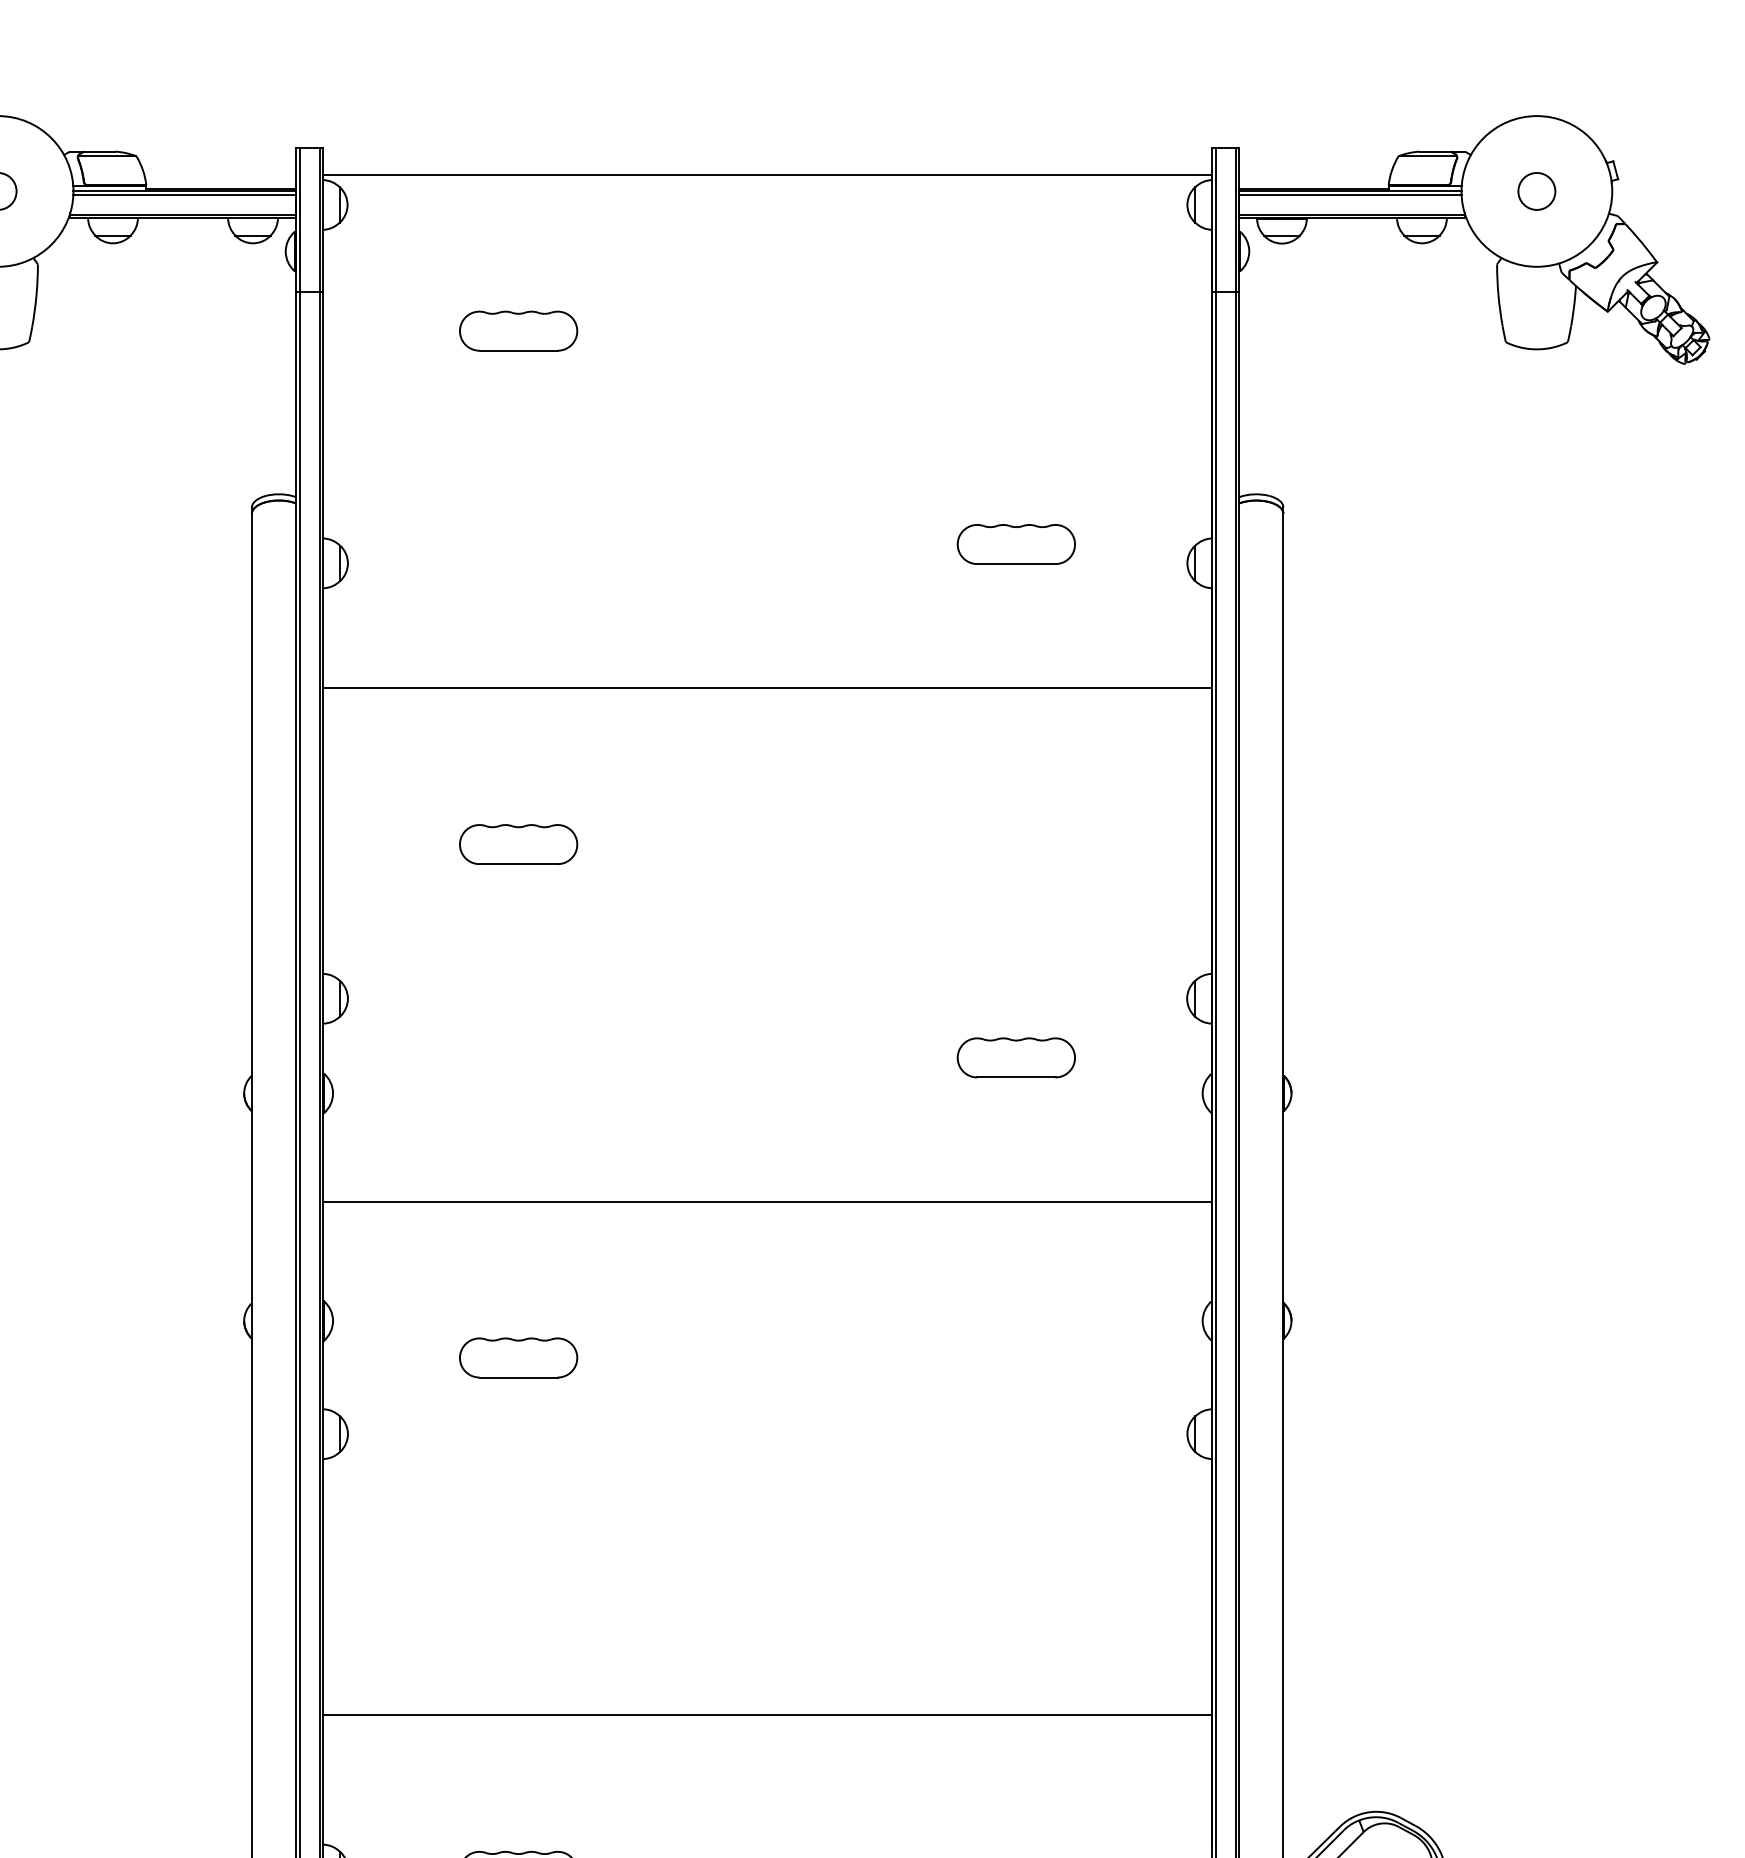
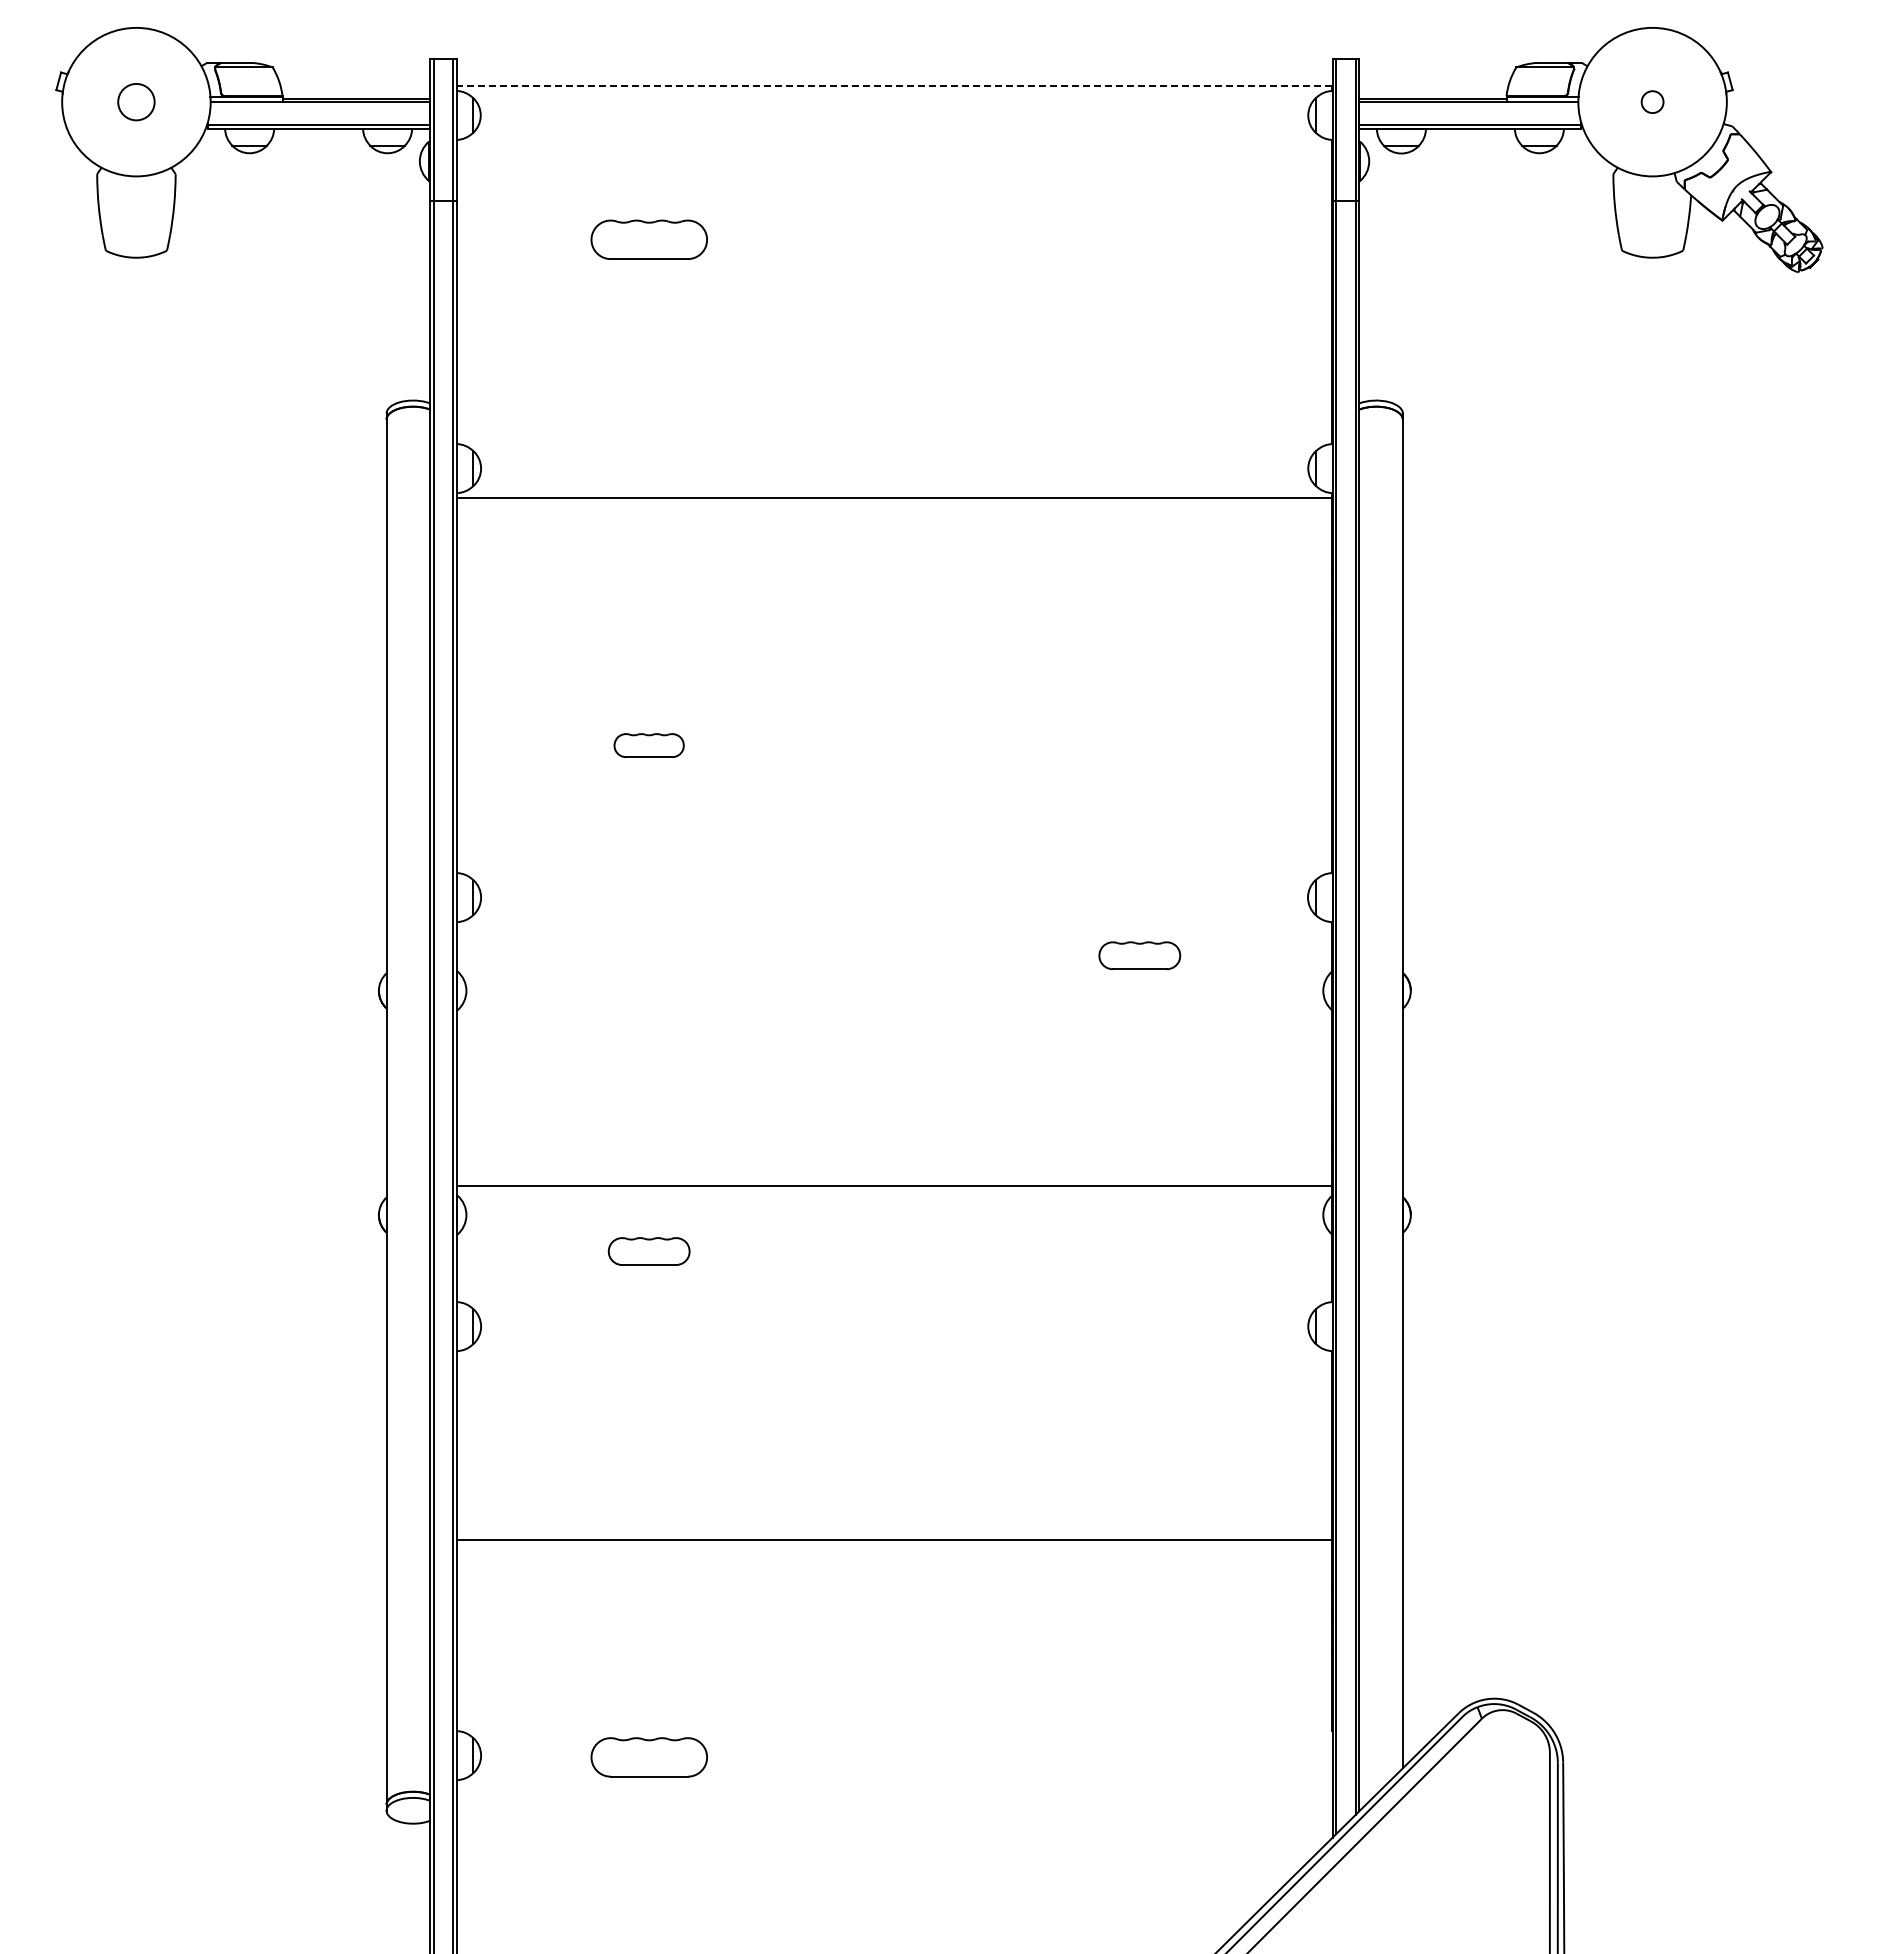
line: (767, 174) -> (894, 85), solid -> dashed
circle: (1536, 190) -> (1652, 101), size x0.6
line: (183, 194) -> (319, 105), removed
line: (1350, 194) -> (1468, 105), removed
part: (1016, 543) -> (1139, 449), removed
line: (767, 688) -> (894, 497), moved
part: (517, 844) -> (648, 745), size x0.6
part: (1016, 1057) -> (1139, 955), size x0.7
line: (767, 1201) -> (894, 1186), moved
part: (517, 1357) -> (648, 1251), size x0.7
line: (767, 1715) -> (894, 1540), moved

